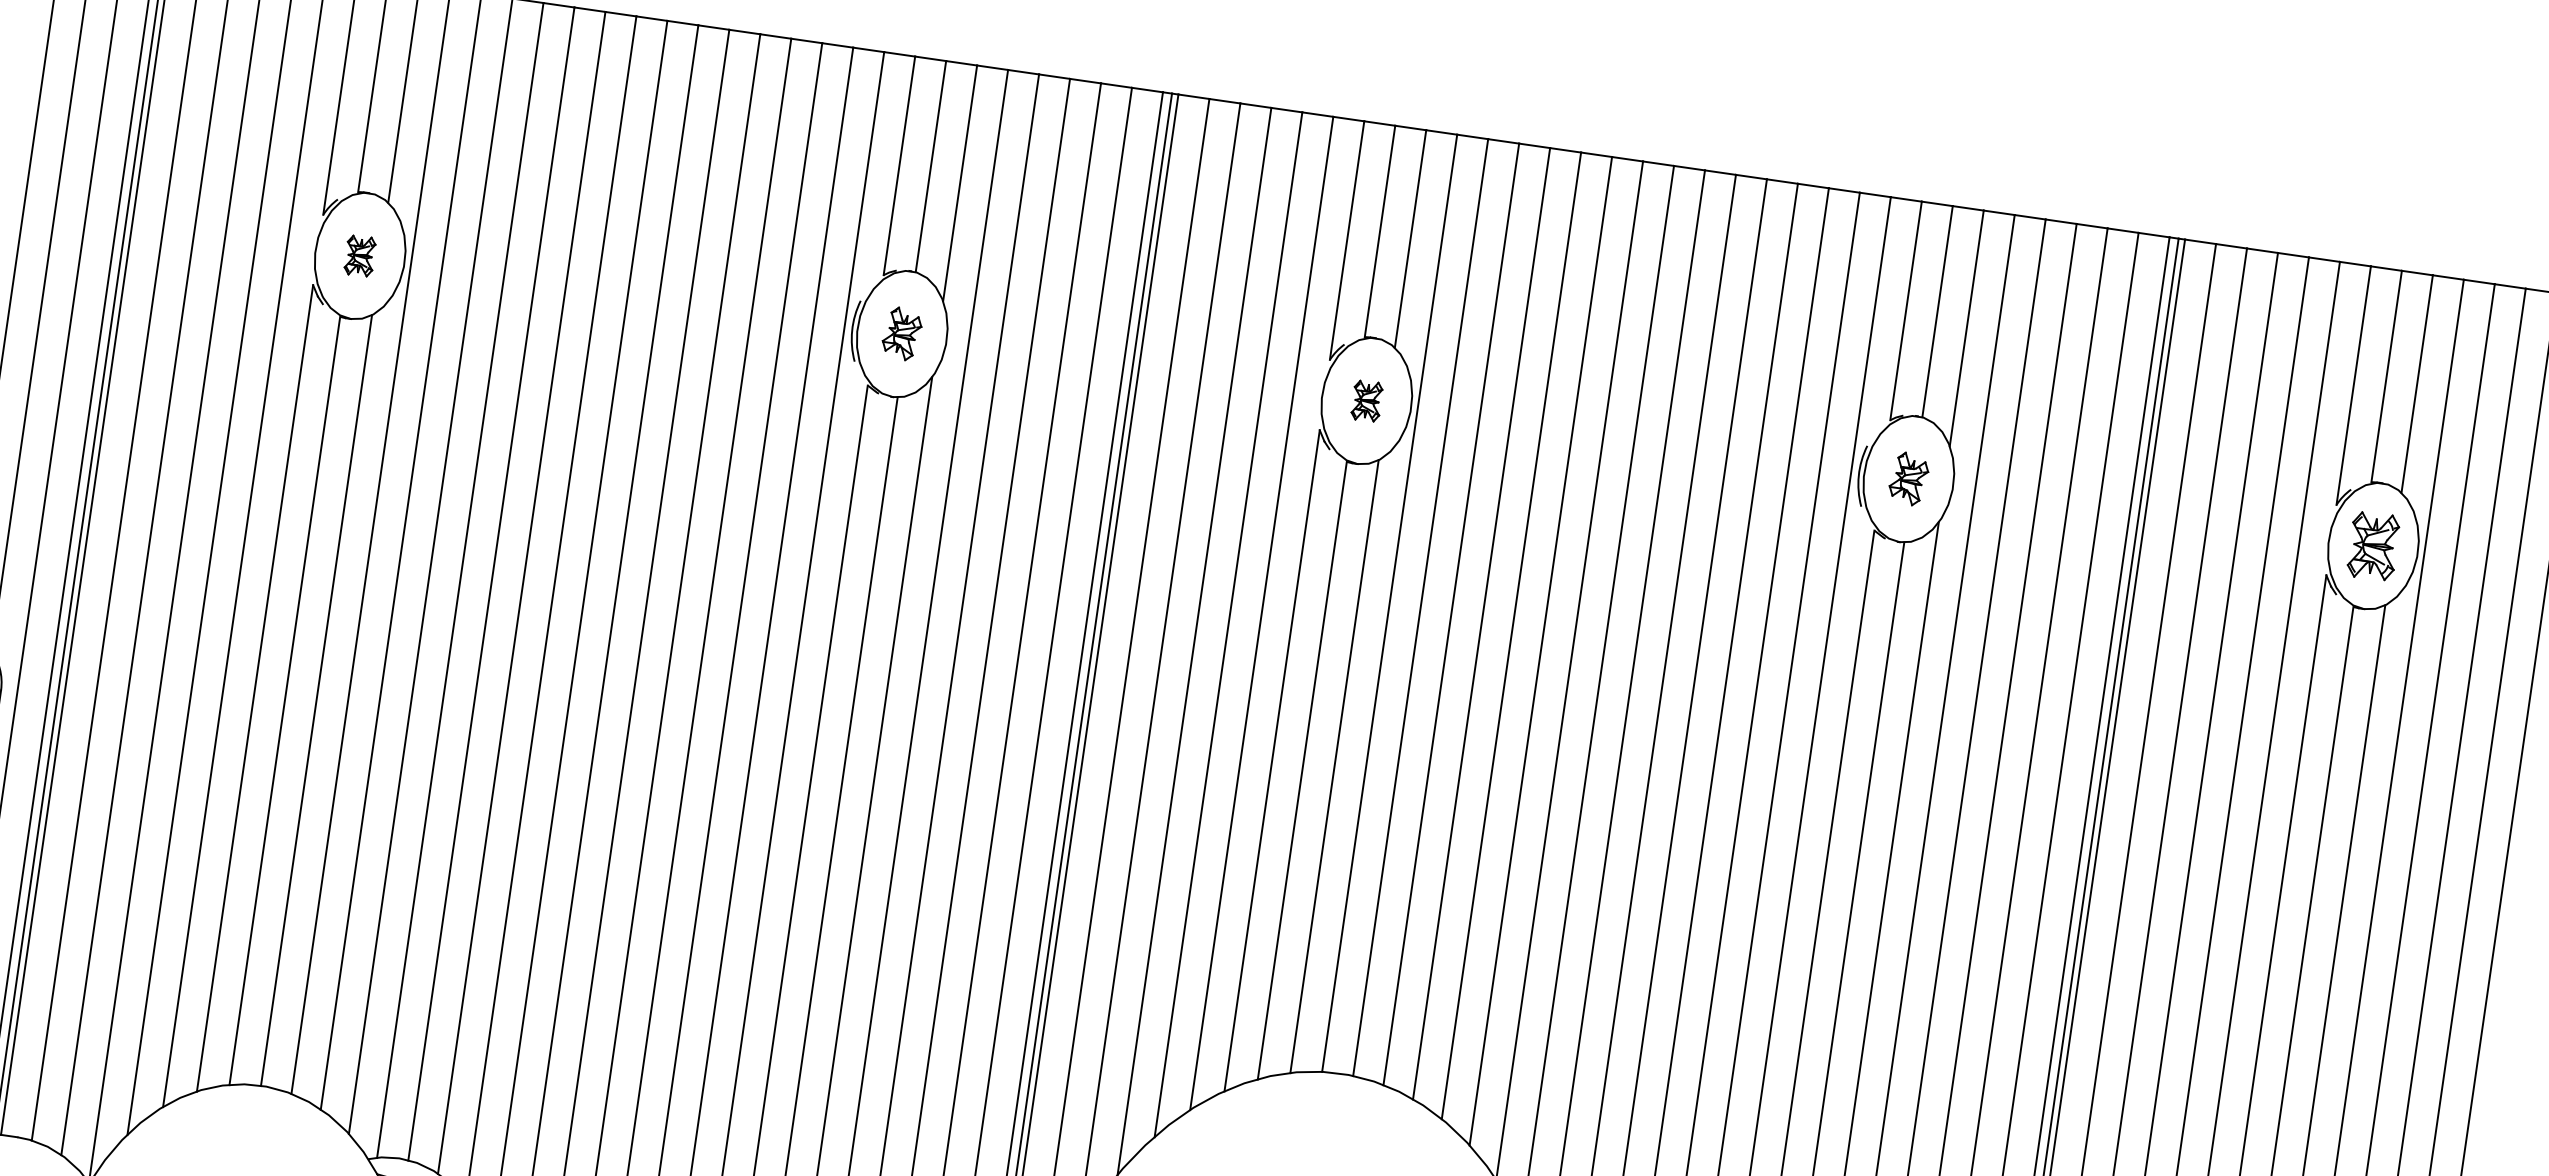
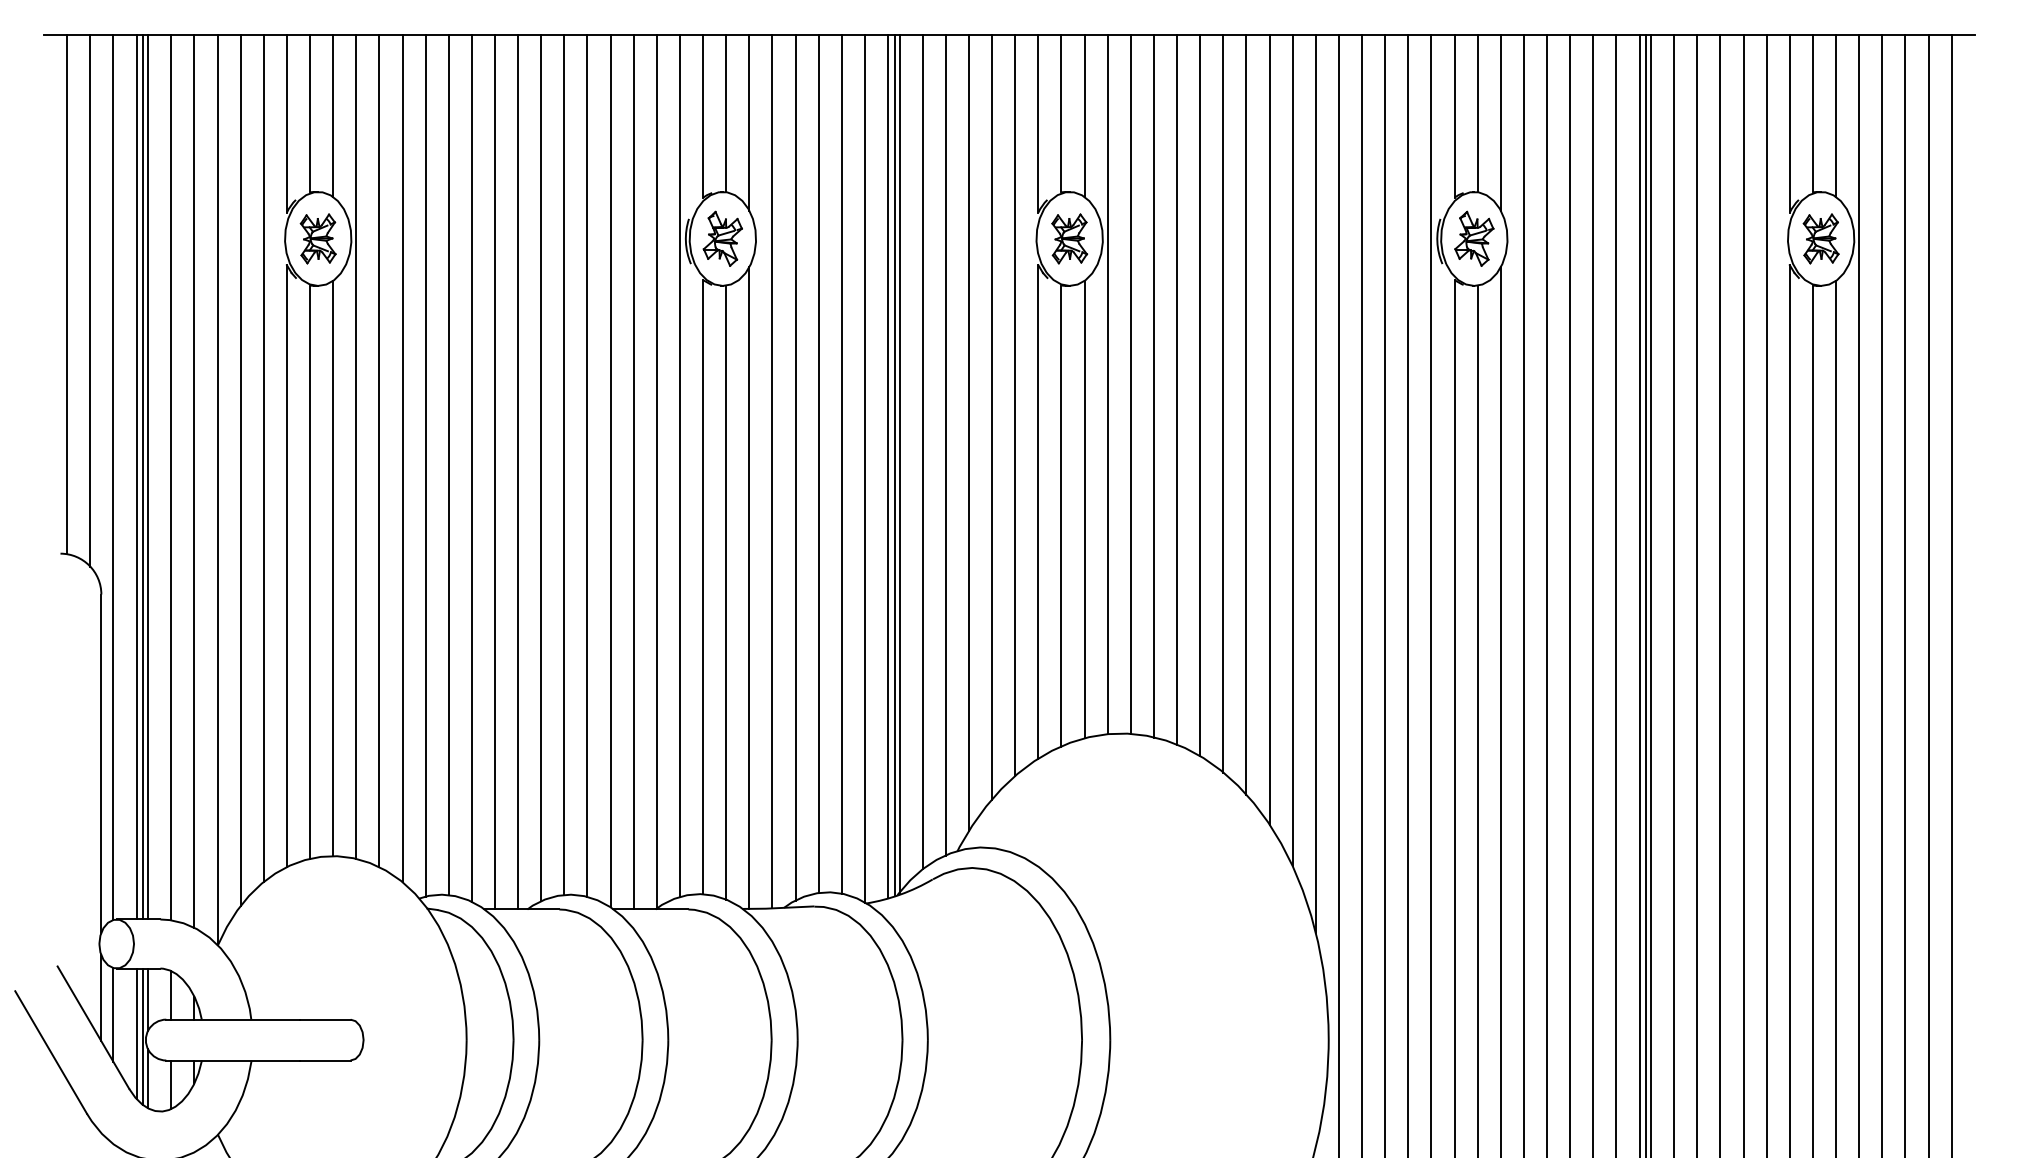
part: (359, 255) -> (317, 238), size x1.67
part: (901, 333) -> (722, 238), size x1.43
part: (1366, 400) -> (1069, 238), size x1.67
part: (1909, 478) -> (1474, 238), size x1.43

